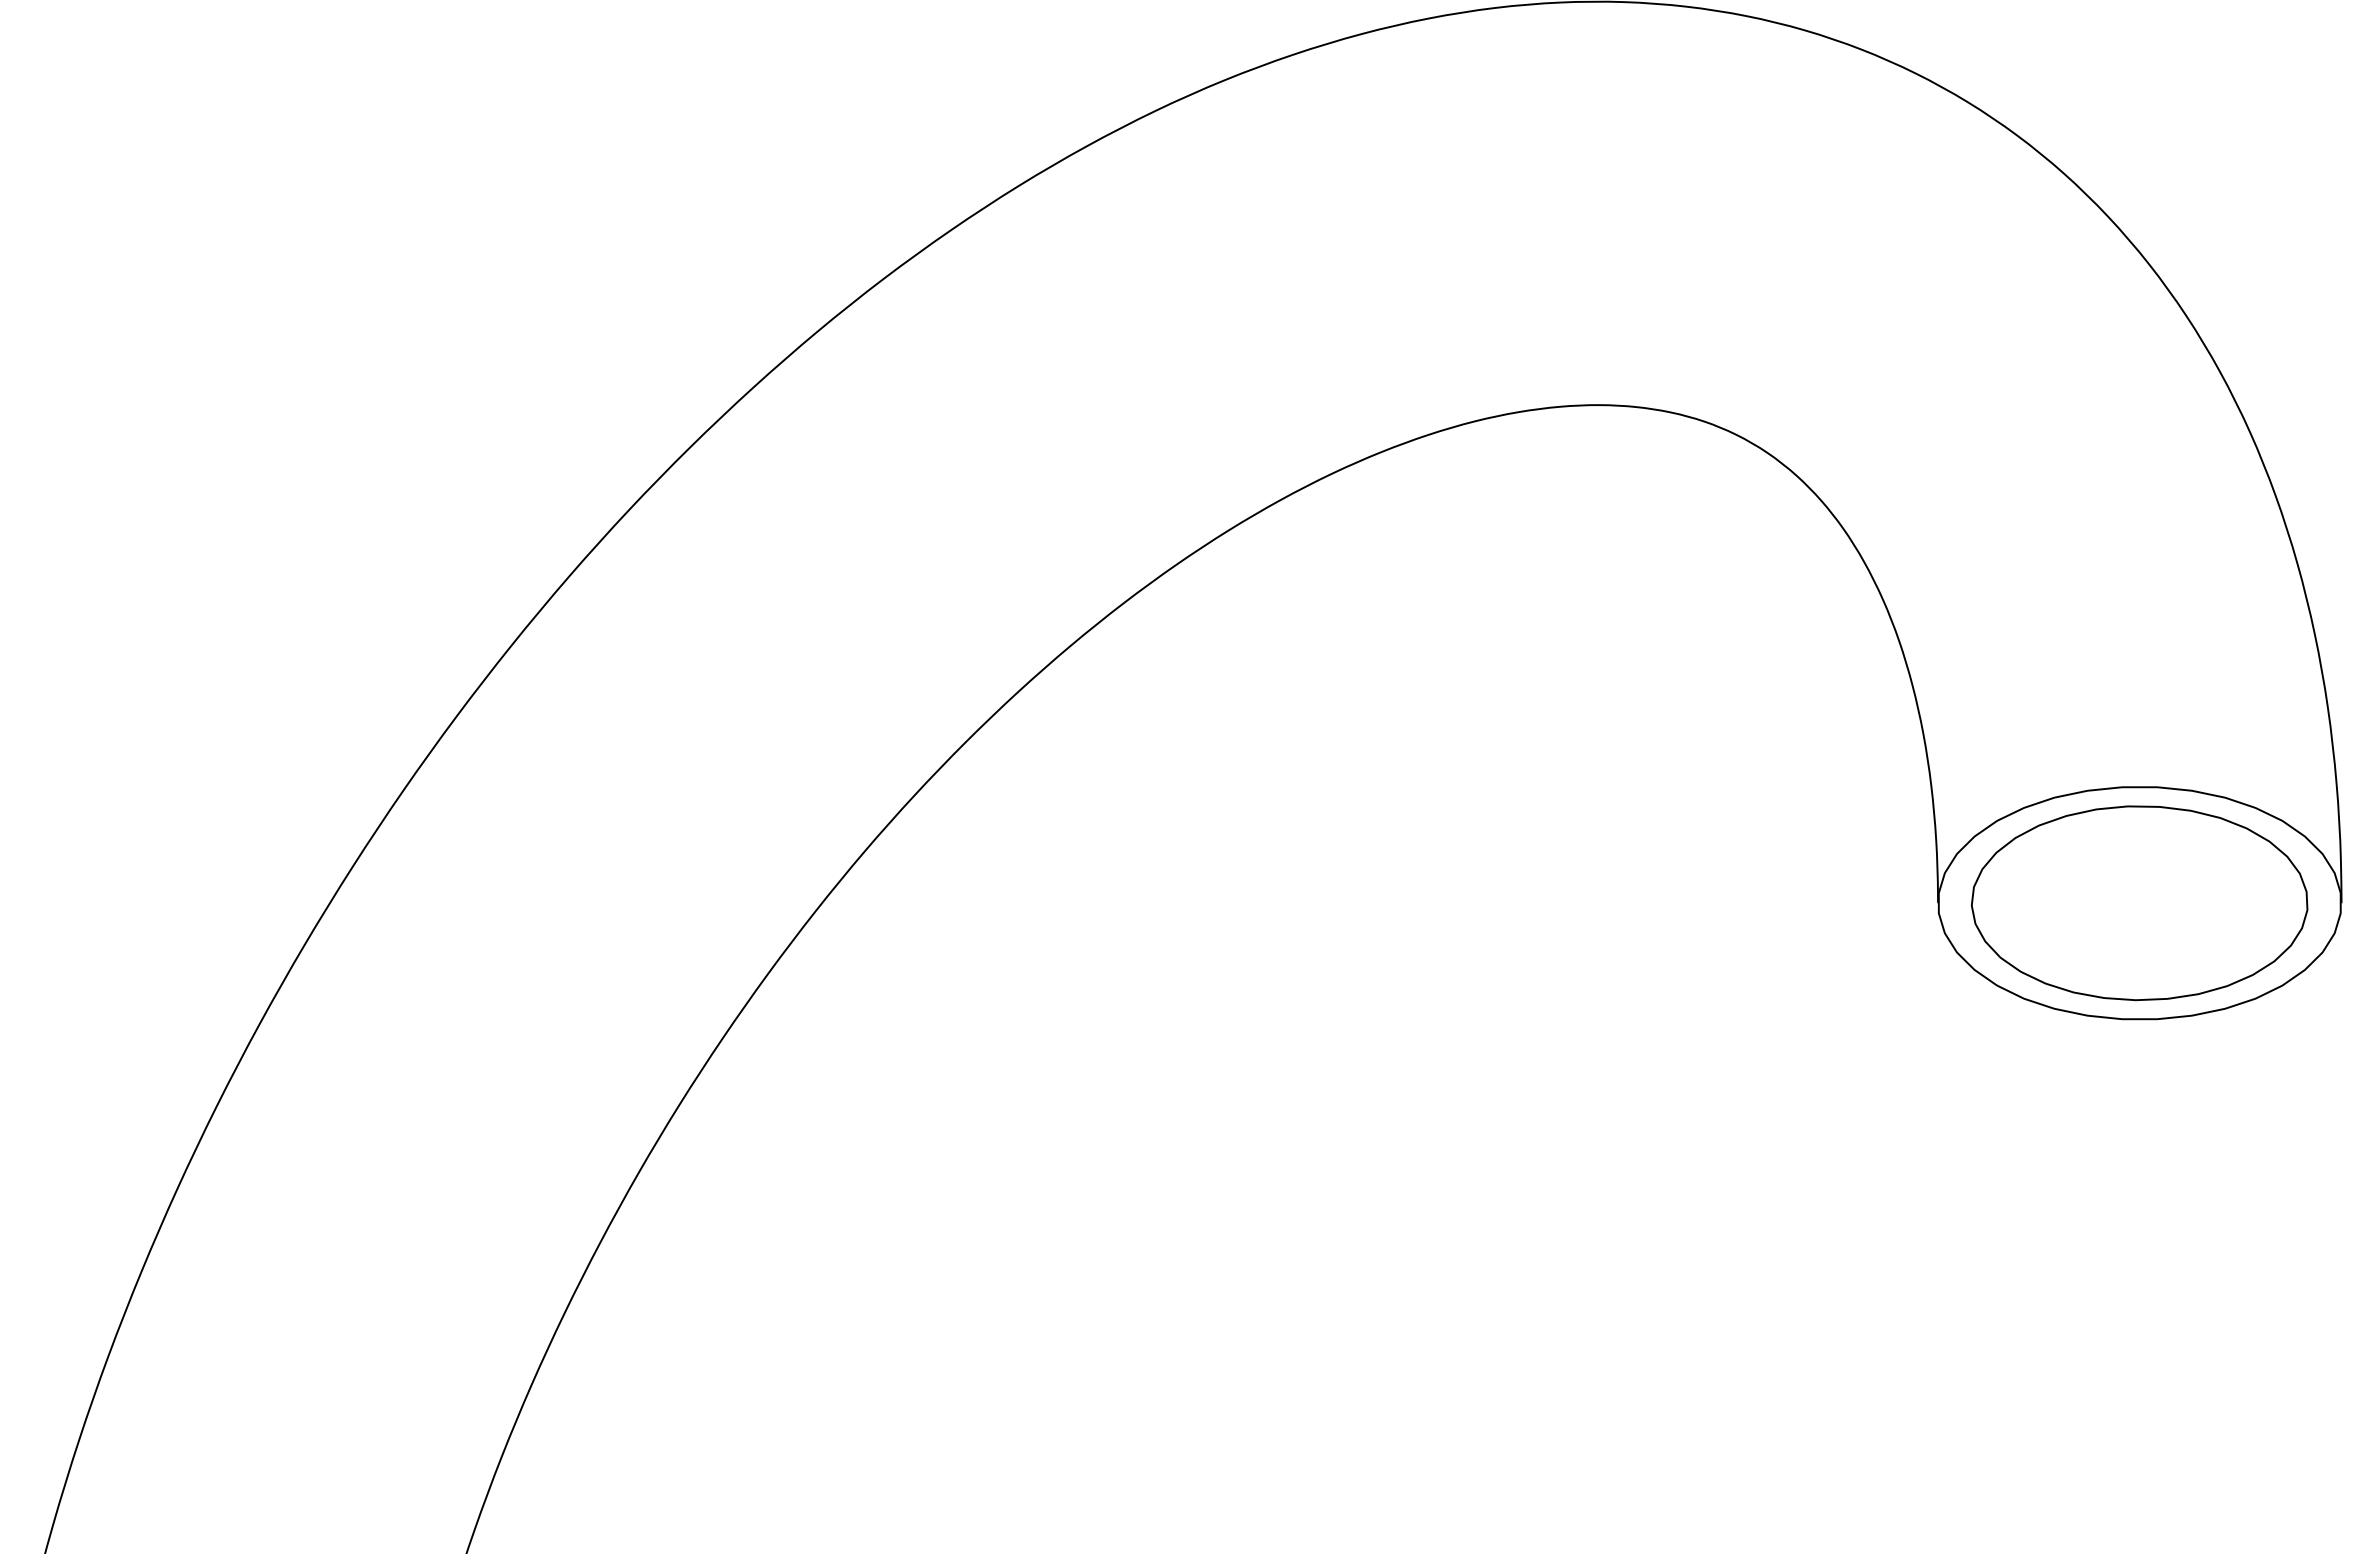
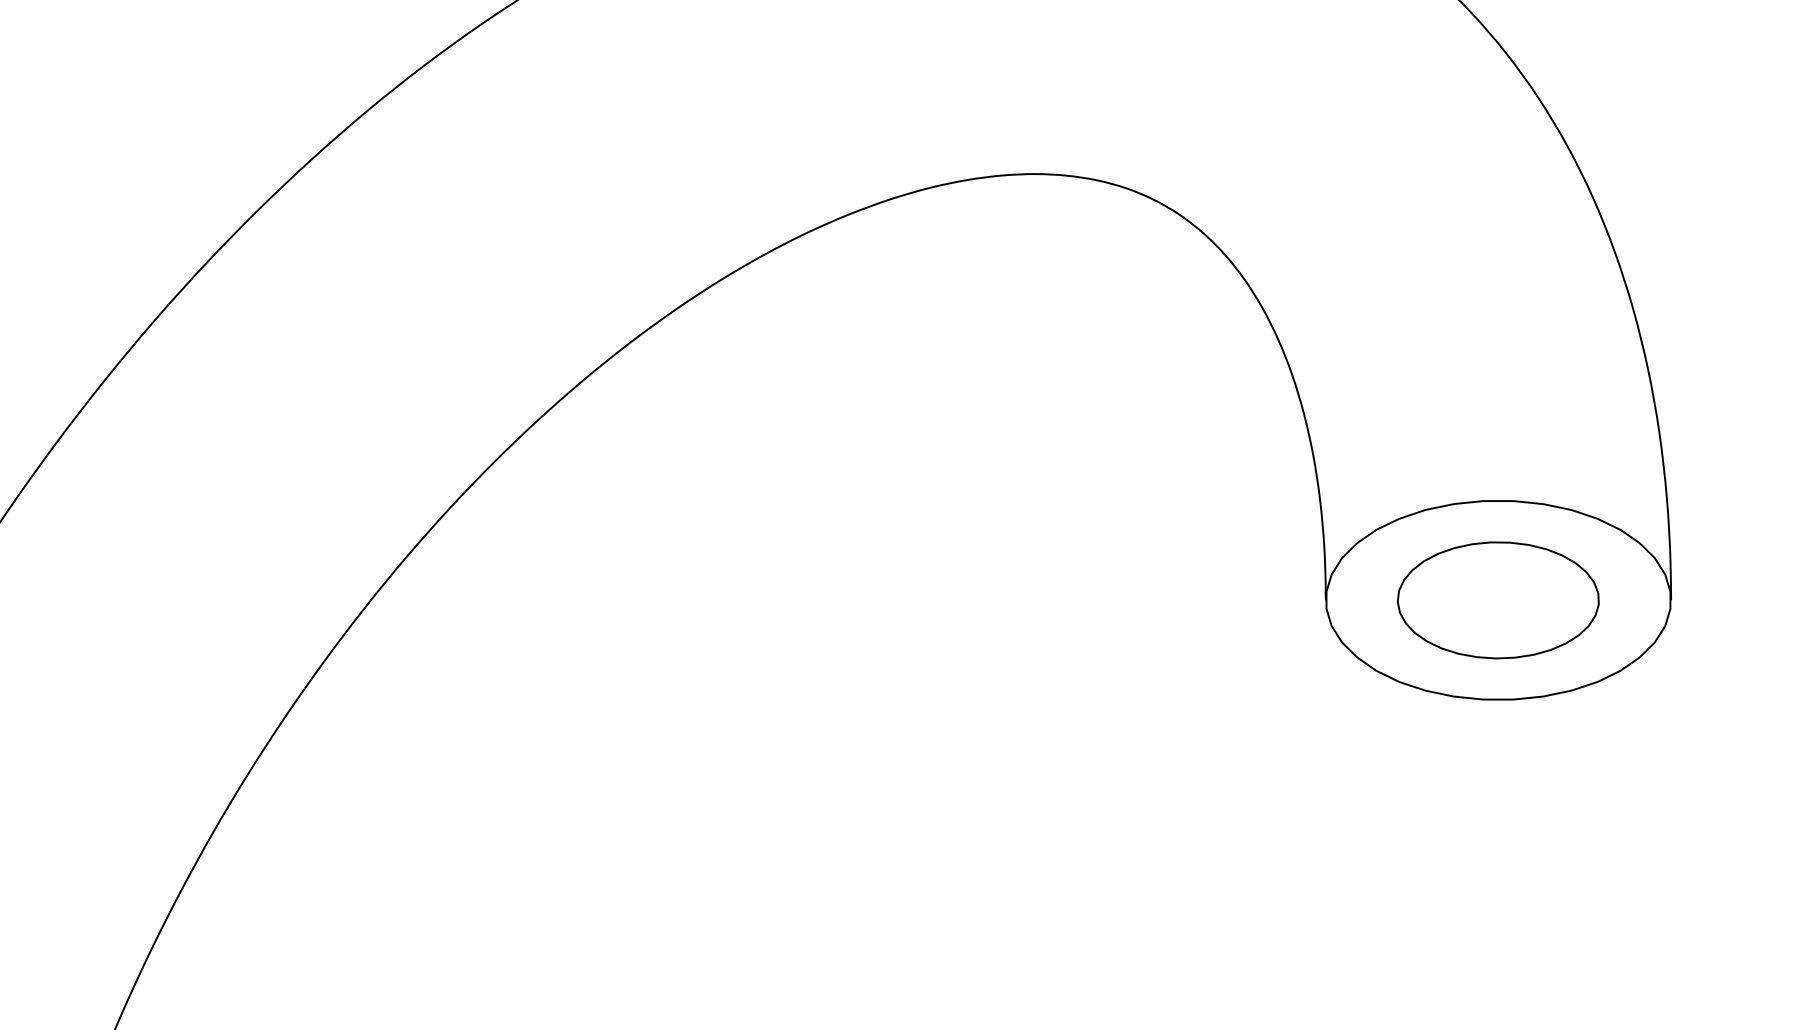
part: (2139, 903) -> (1498, 600), size x0.7

